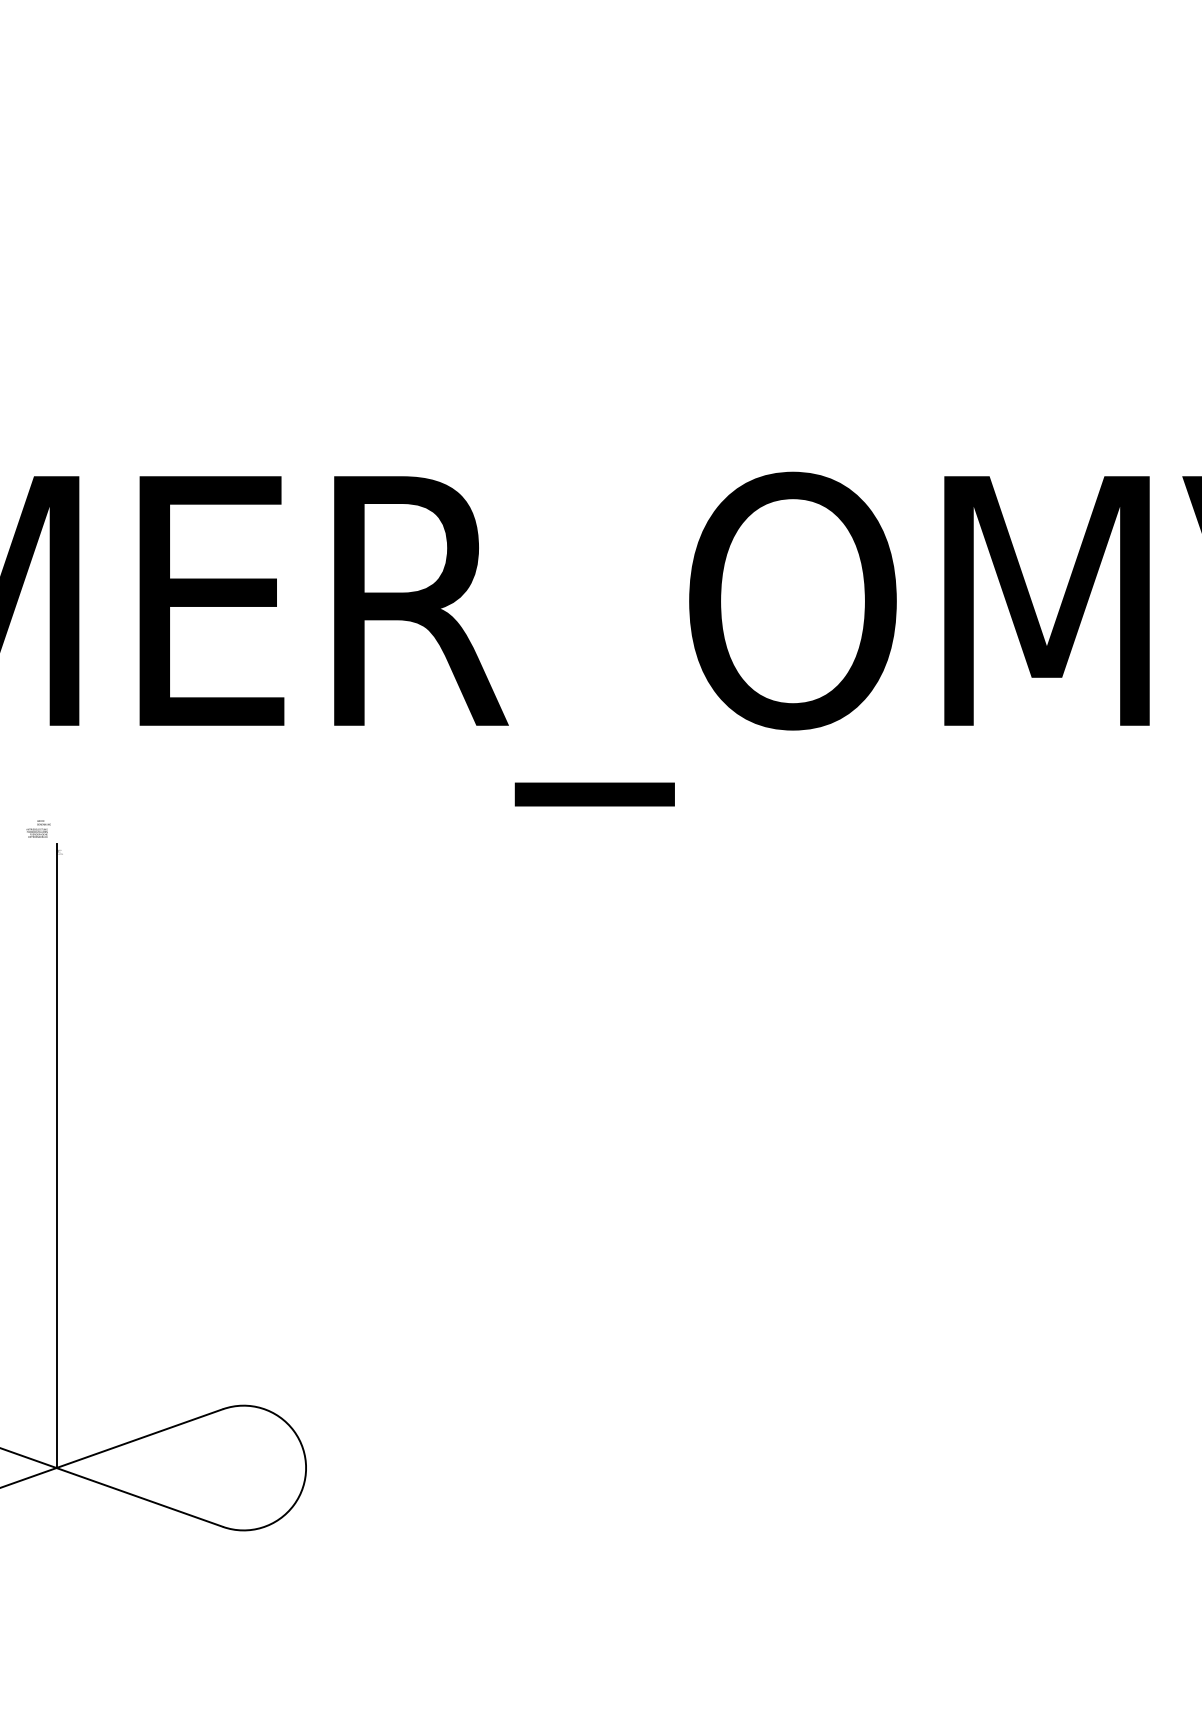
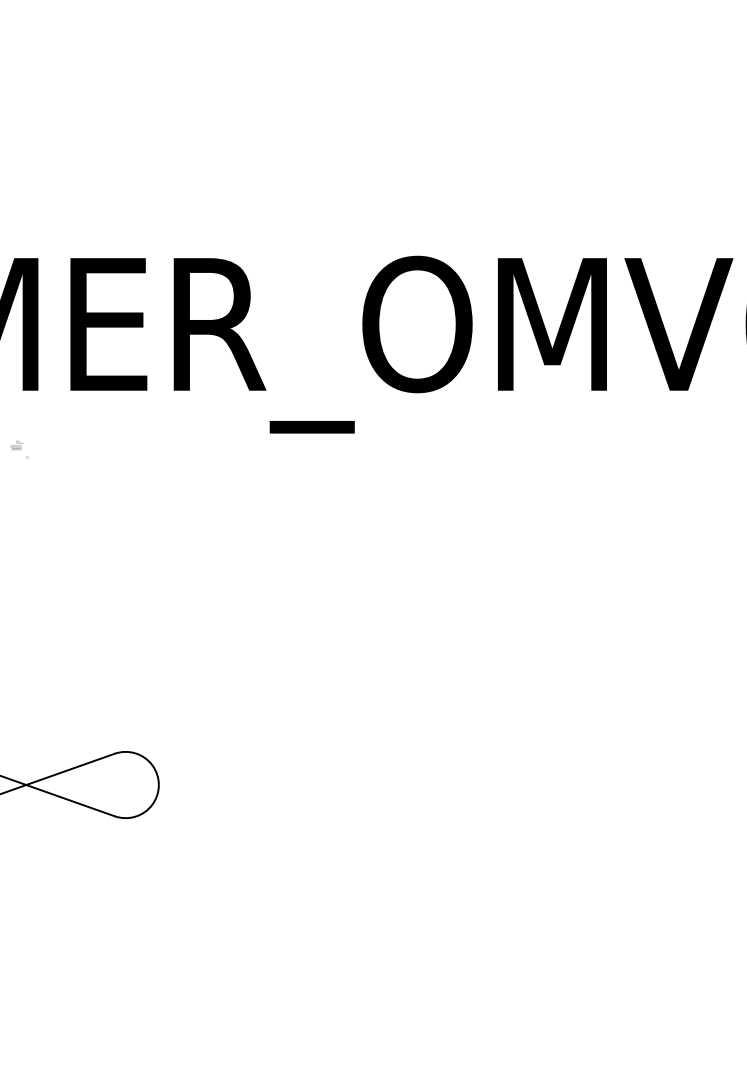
line: (56, 1156) -> (26, 619), removed

